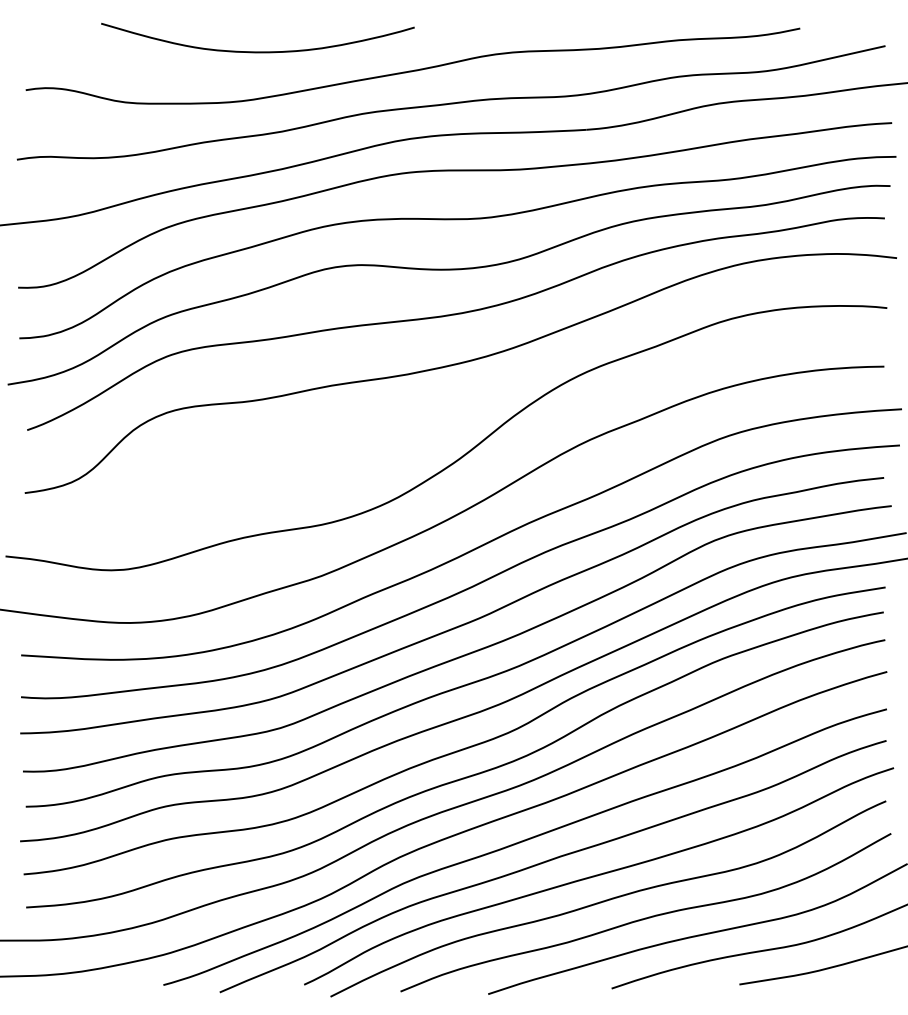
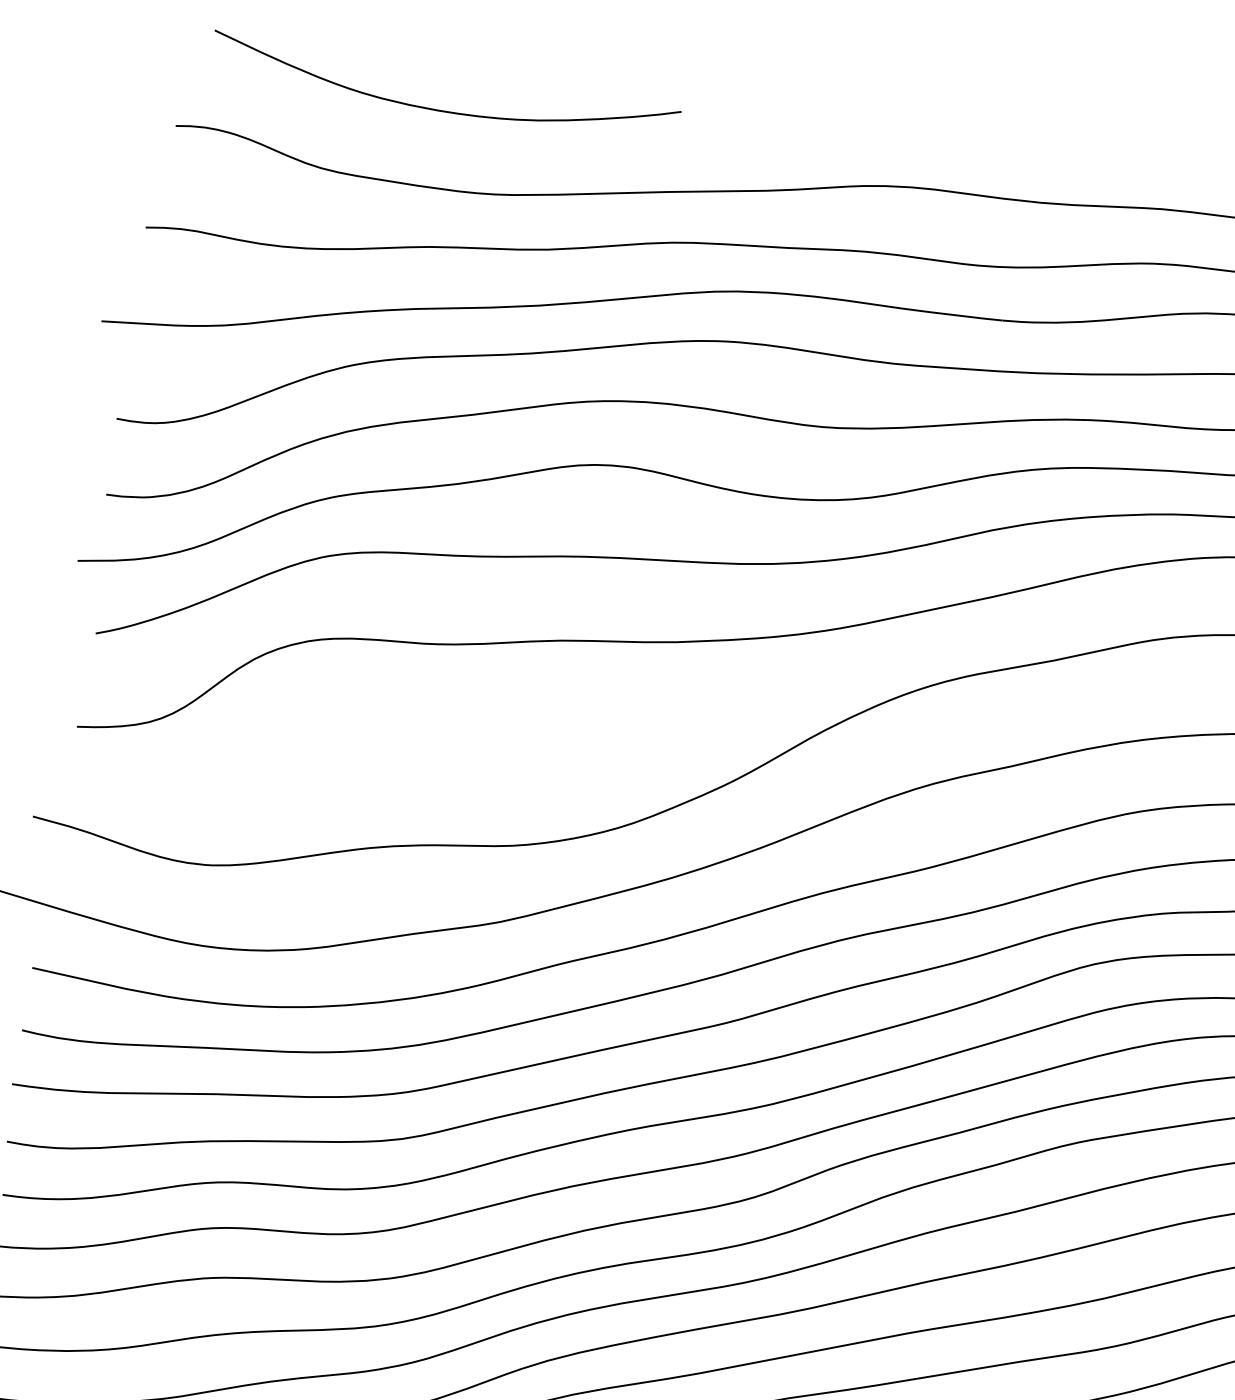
curve: (257, 51) -> (441, 109), moved

